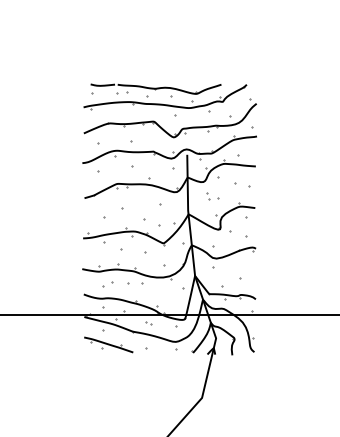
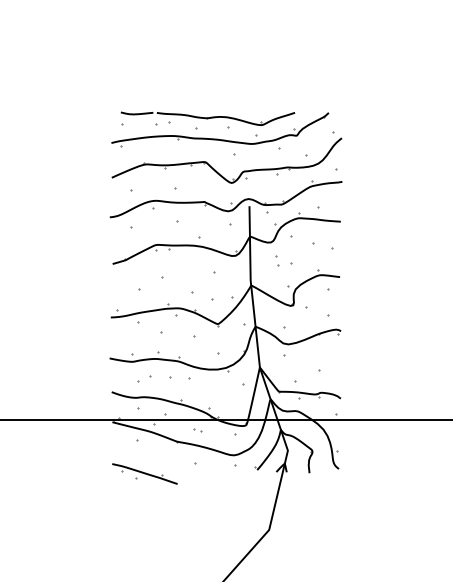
part: (108, 344) -> (144, 473), moved

